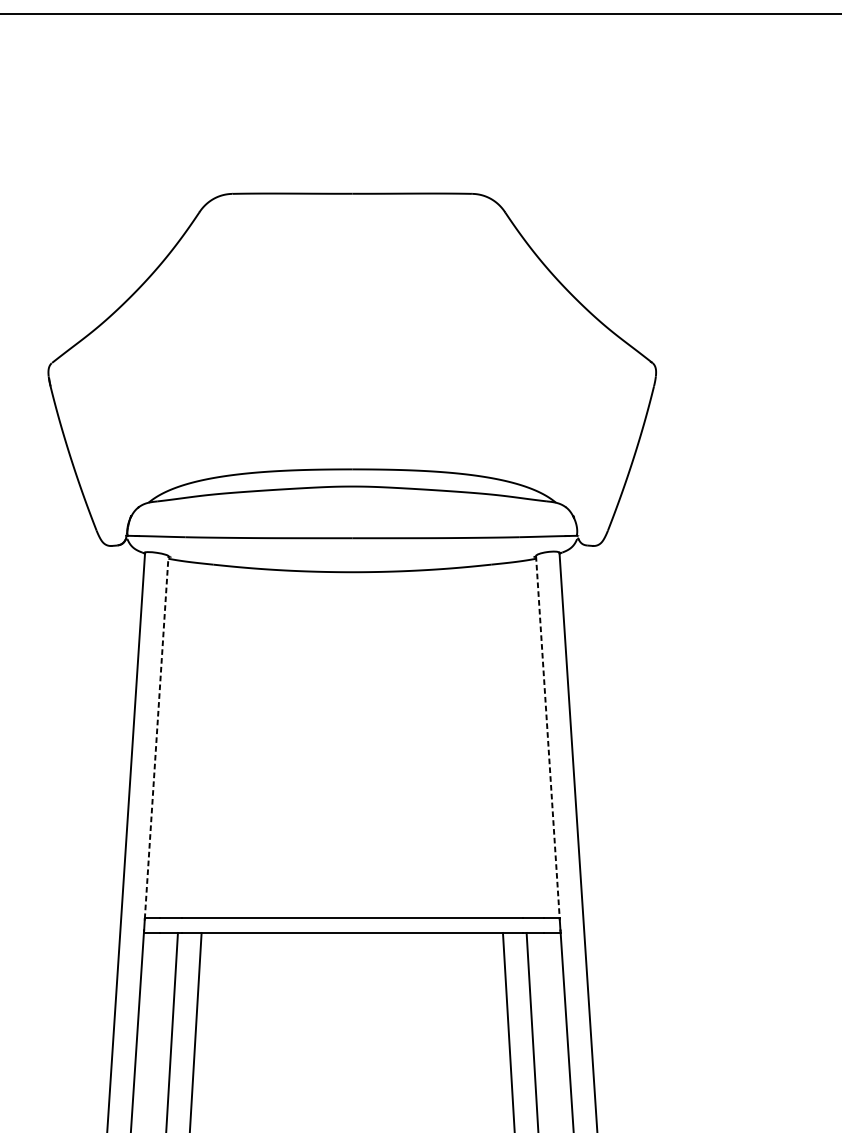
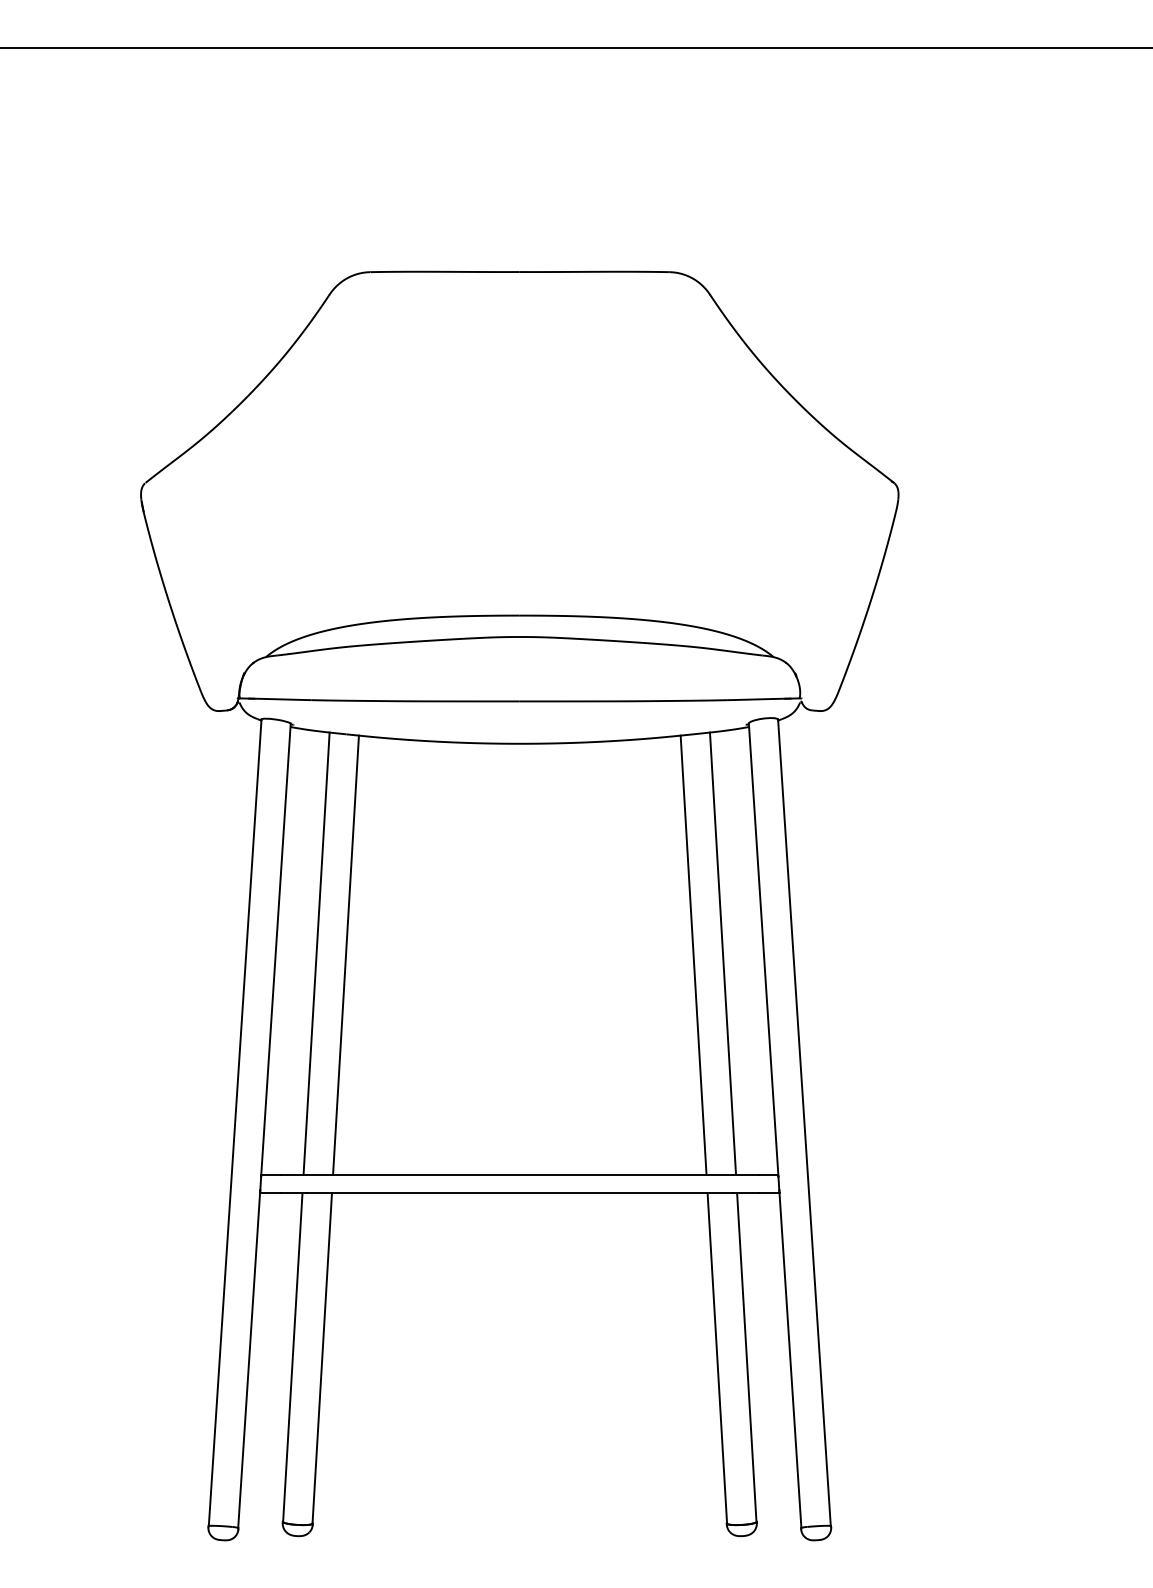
line: (156, 737) -> (275, 949), dashed -> solid
line: (547, 737) -> (763, 949), dashed -> solid
line: (189, 740) -> (316, 953), added
line: (514, 740) -> (722, 953), added
line: (212, 741) -> (345, 954), added
line: (491, 741) -> (693, 954), added

